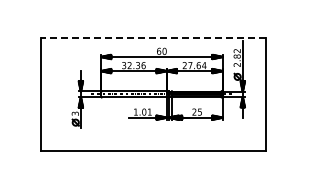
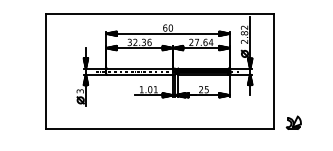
line: (153, 37) -> (159, 13), dashed -> solid
part: (285, 144) -> (293, 122), added

